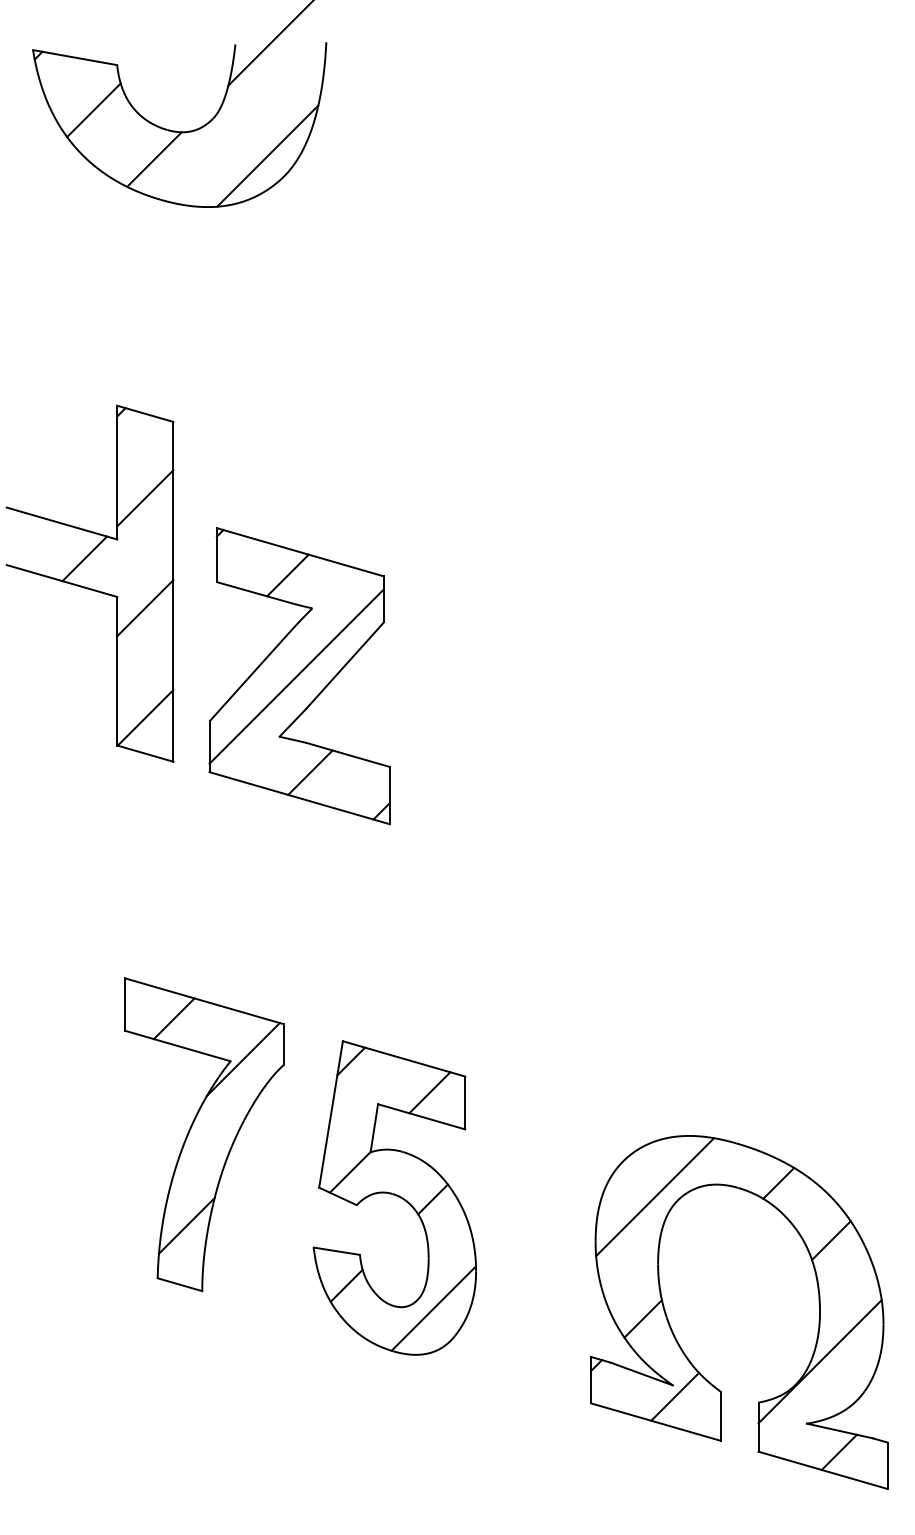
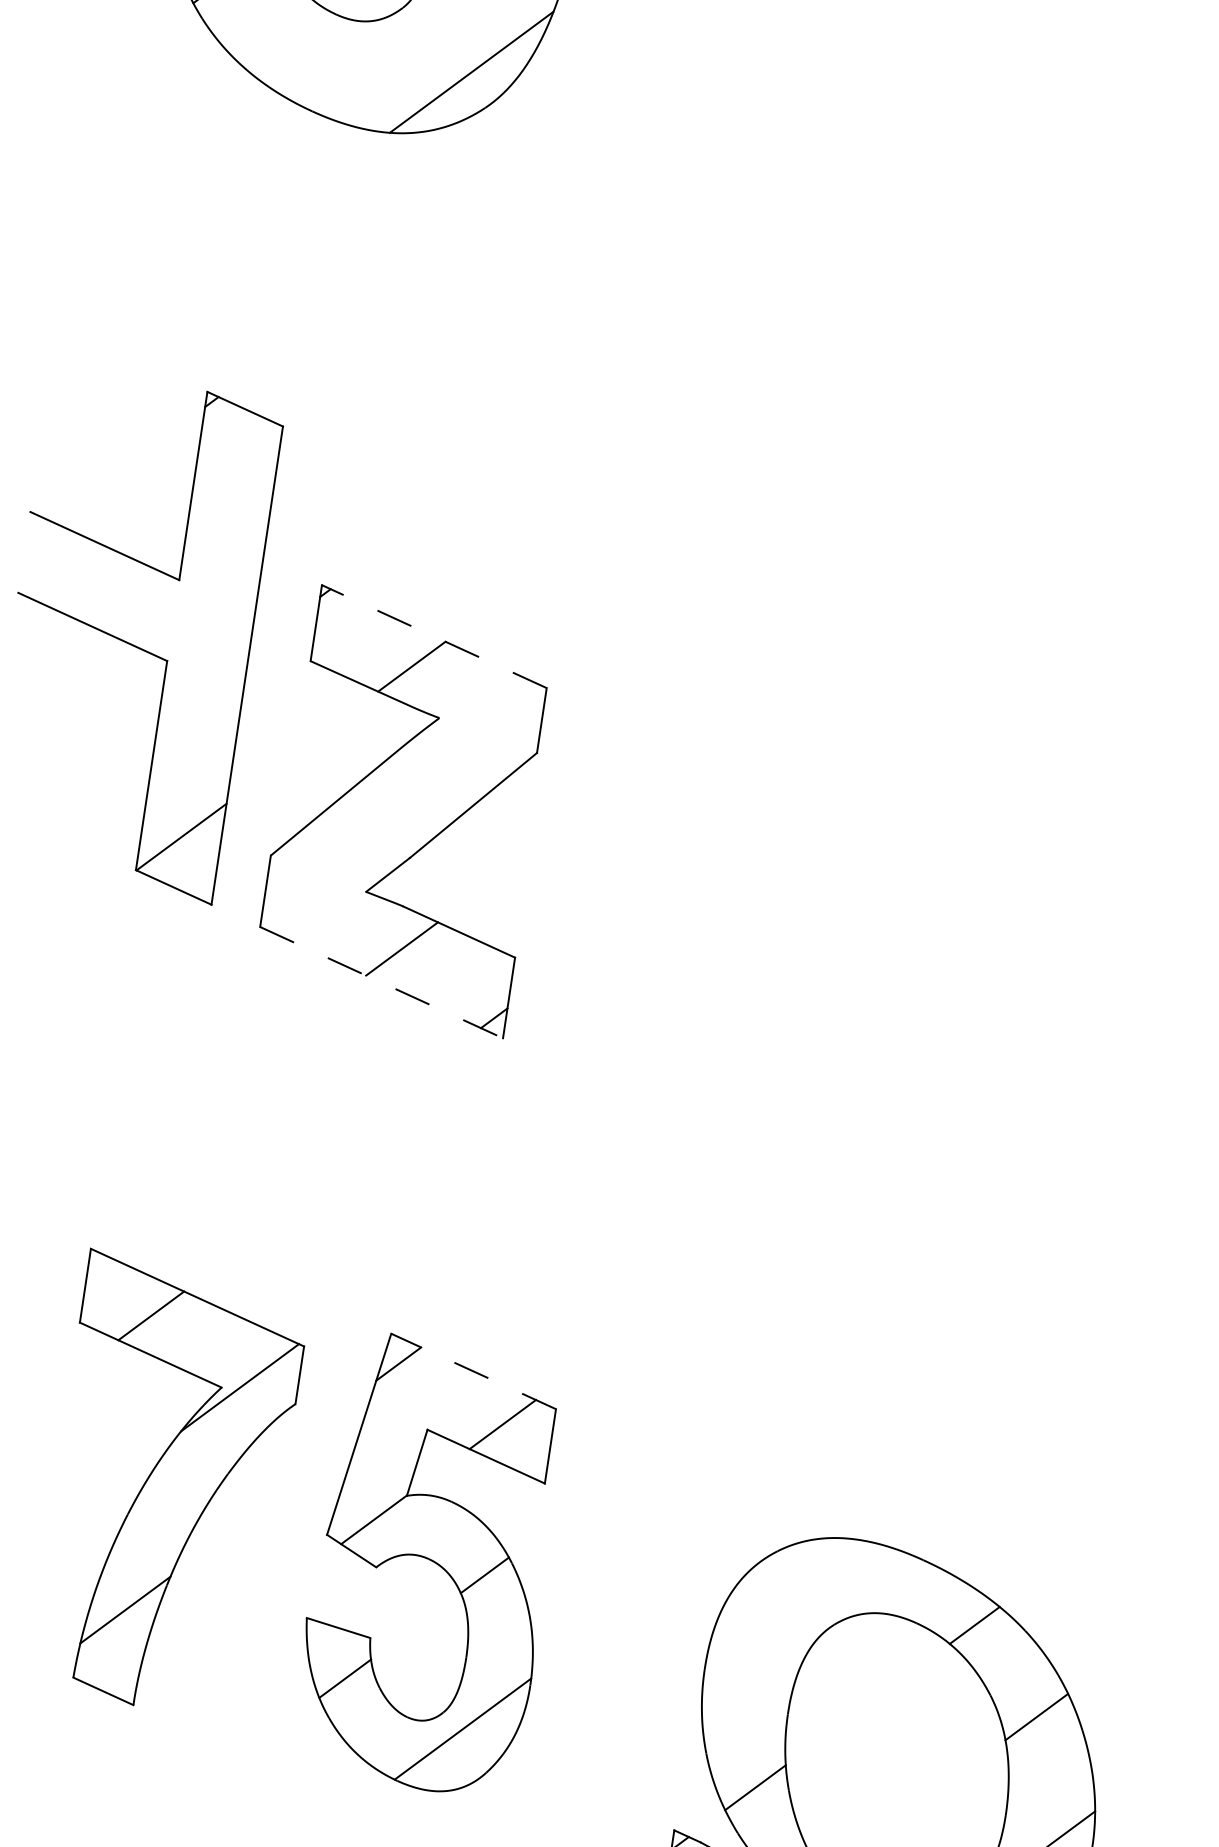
line: (154, 159) -> (311, 53), removed
line: (145, 498) -> (227, 528), removed
line: (300, 552) -> (434, 636), solid -> dashed
line: (84, 558) -> (129, 599), removed
line: (145, 608) -> (204, 683), removed
line: (296, 676) -> (402, 810), removed
line: (299, 798) -> (381, 982), solid -> dashed
line: (404, 1058) -> (474, 1370), solid -> dashed
part: (204, 1134) -> (169, 1485), moved
line: (655, 1197) -> (798, 1619), removed

